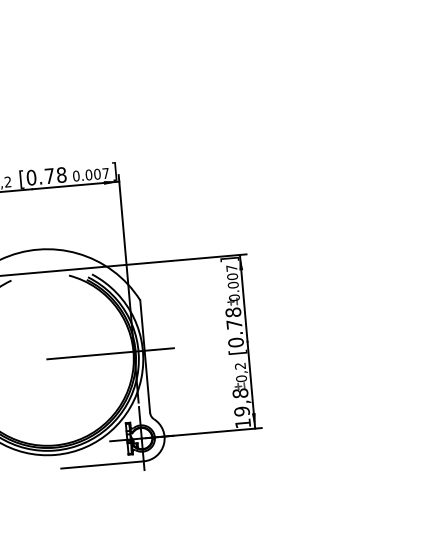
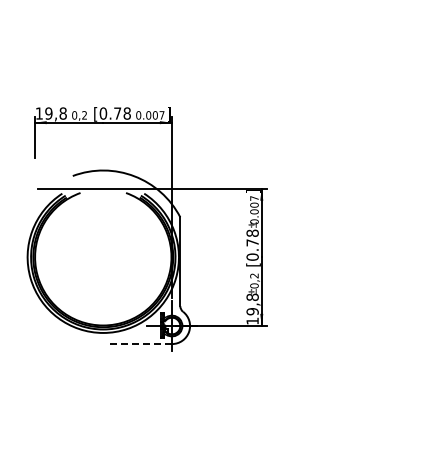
line: (110, 354) -> (153, 257), removed
line: (102, 465) -> (139, 344), solid -> dashed

